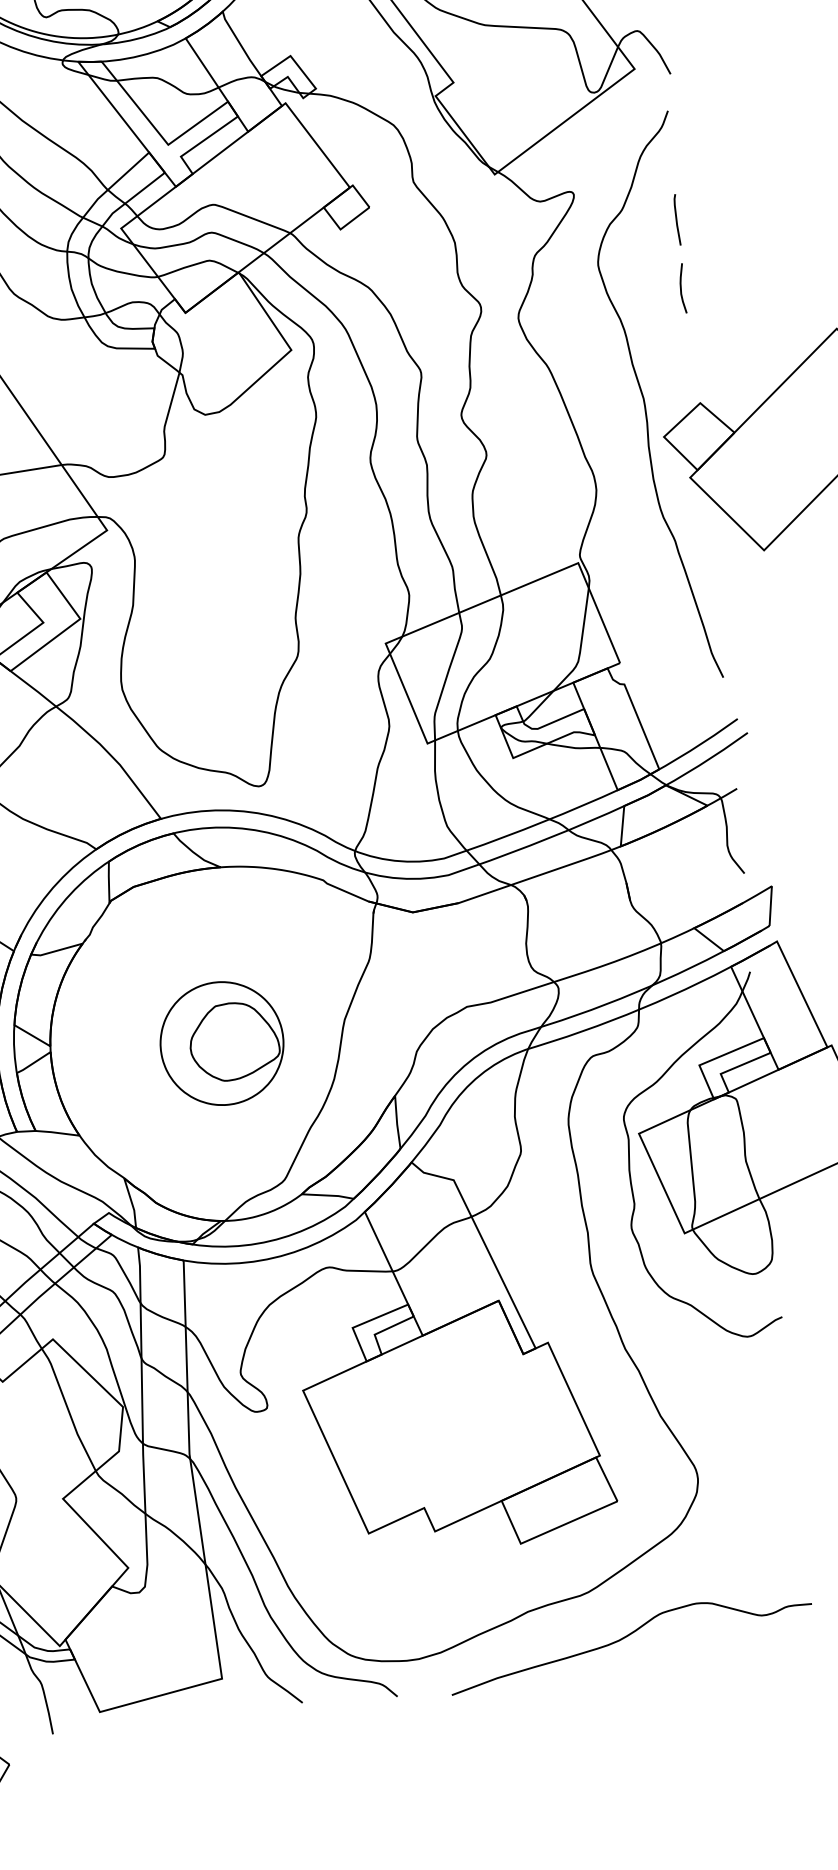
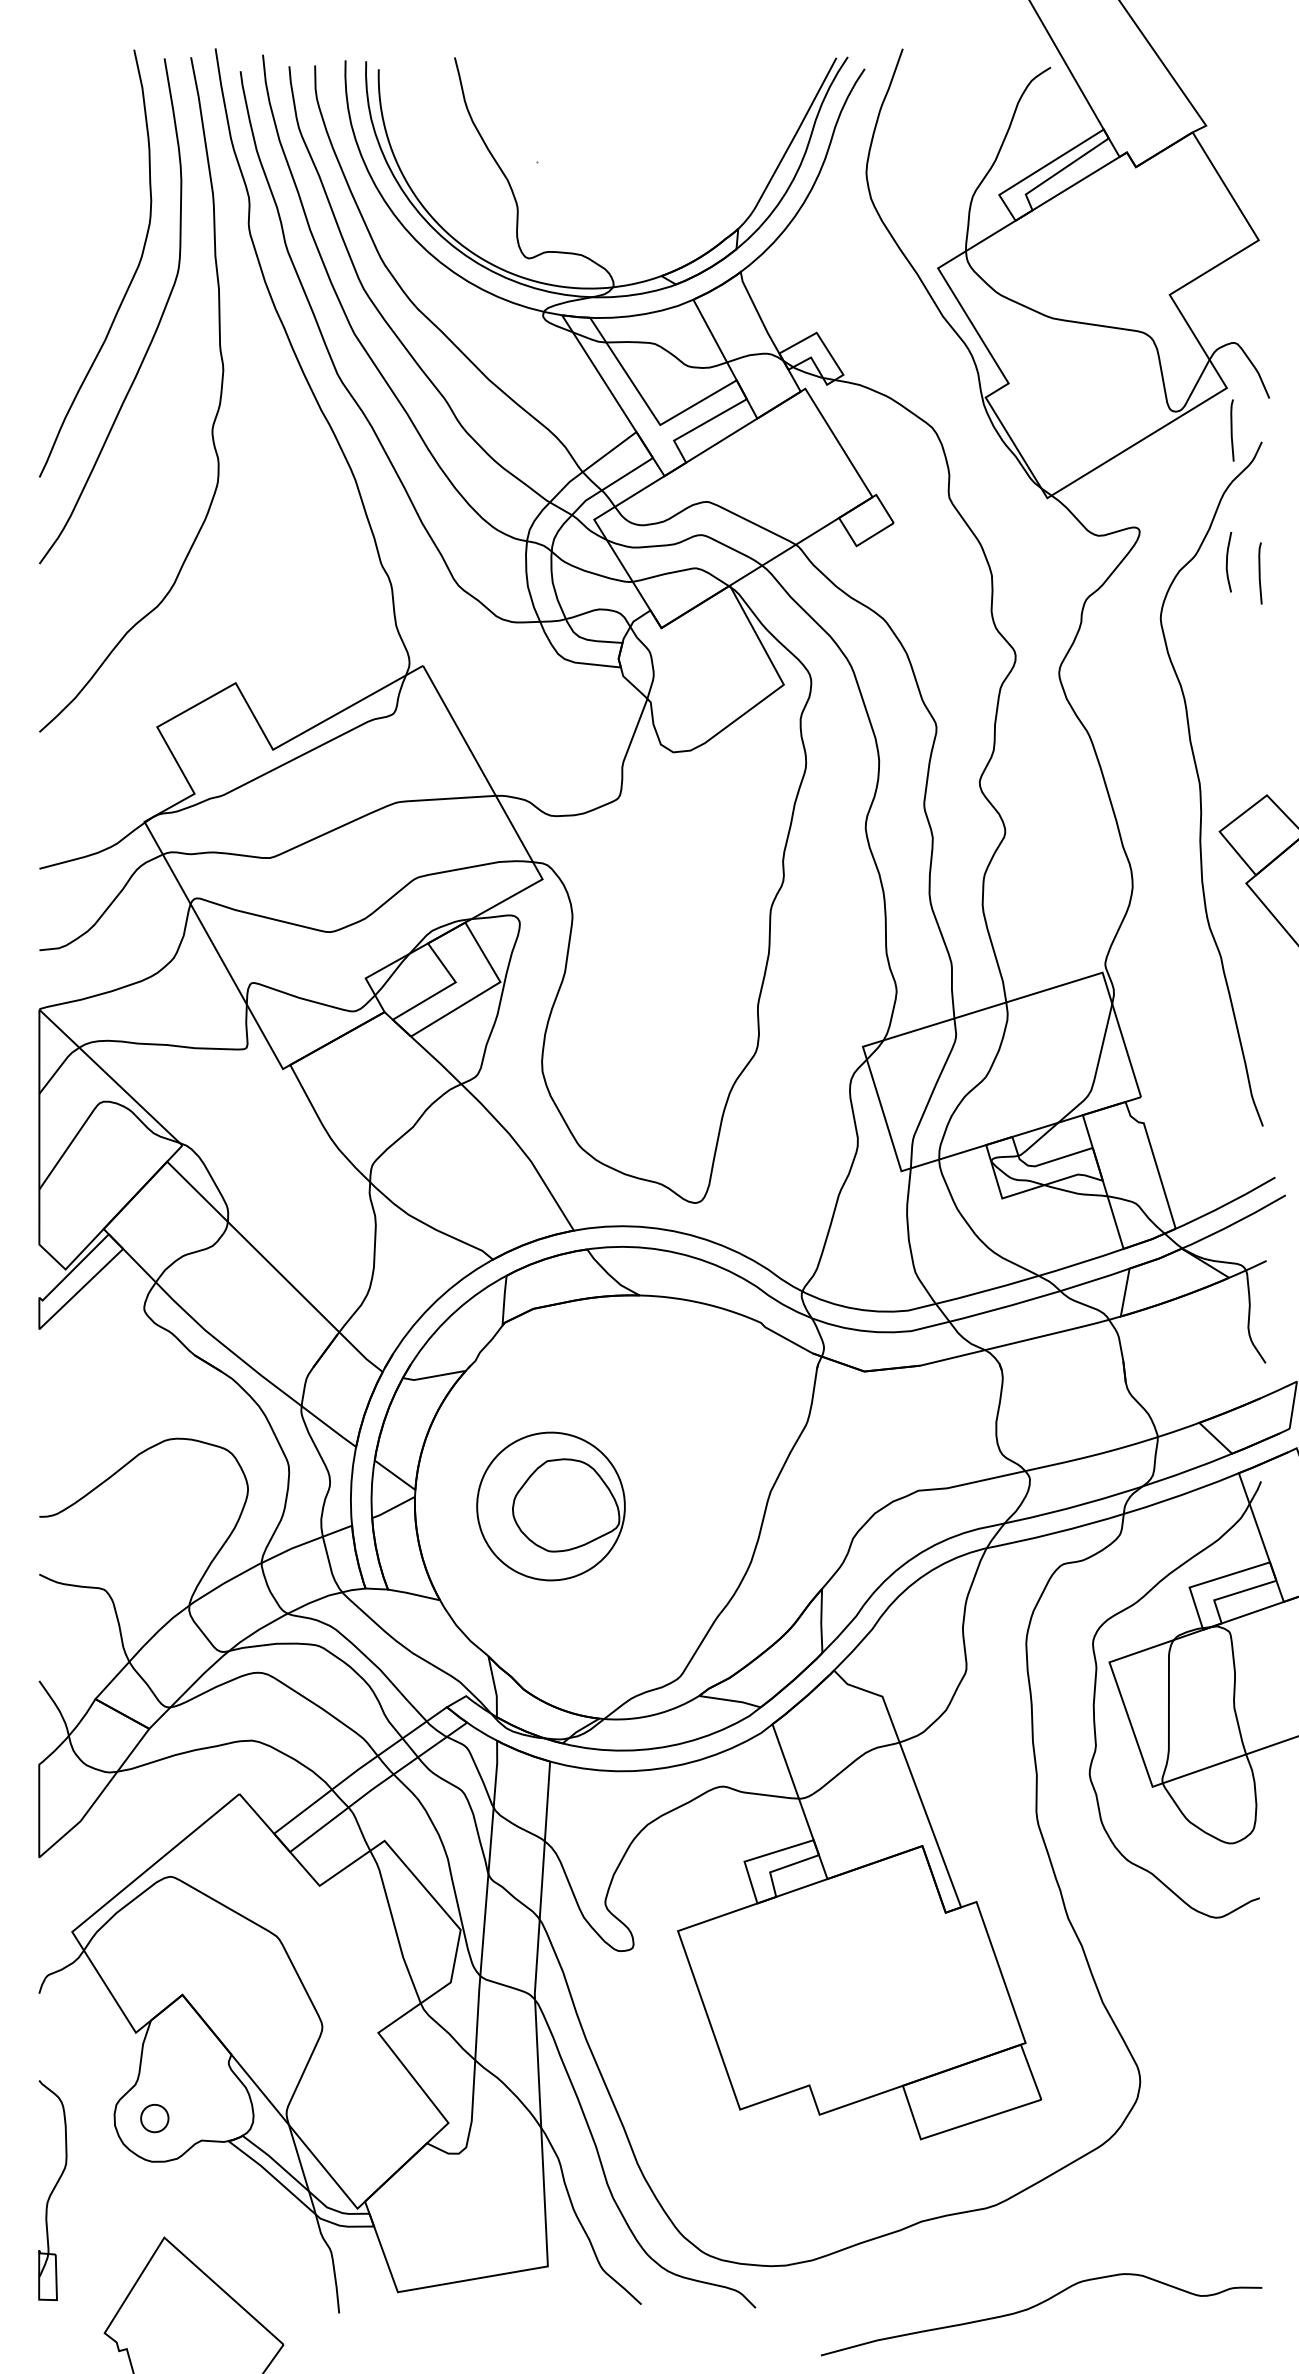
line: (642, 103) -> (1232, 430), added
curve: (681, 288) -> (1227, 561), moved
part: (221, 1043) -> (550, 1506), moved
curve: (626, 1637) -> (1036, 2306), moved

